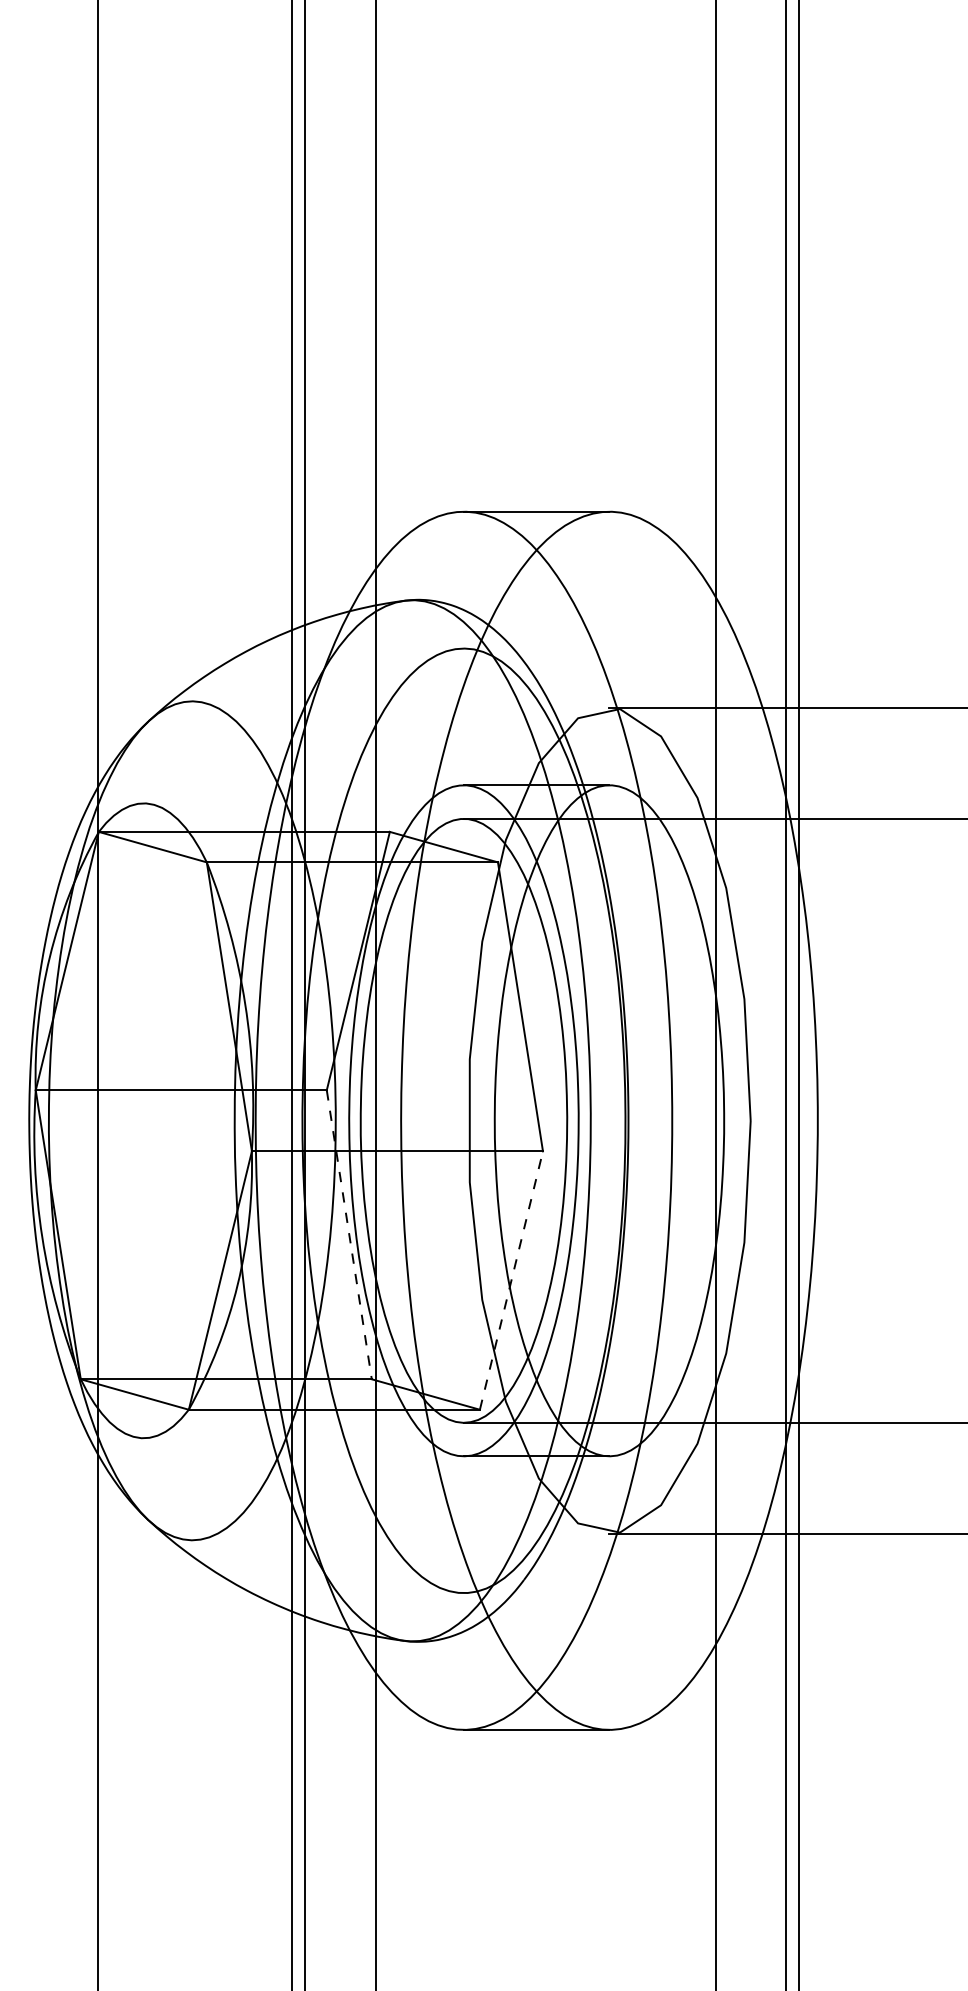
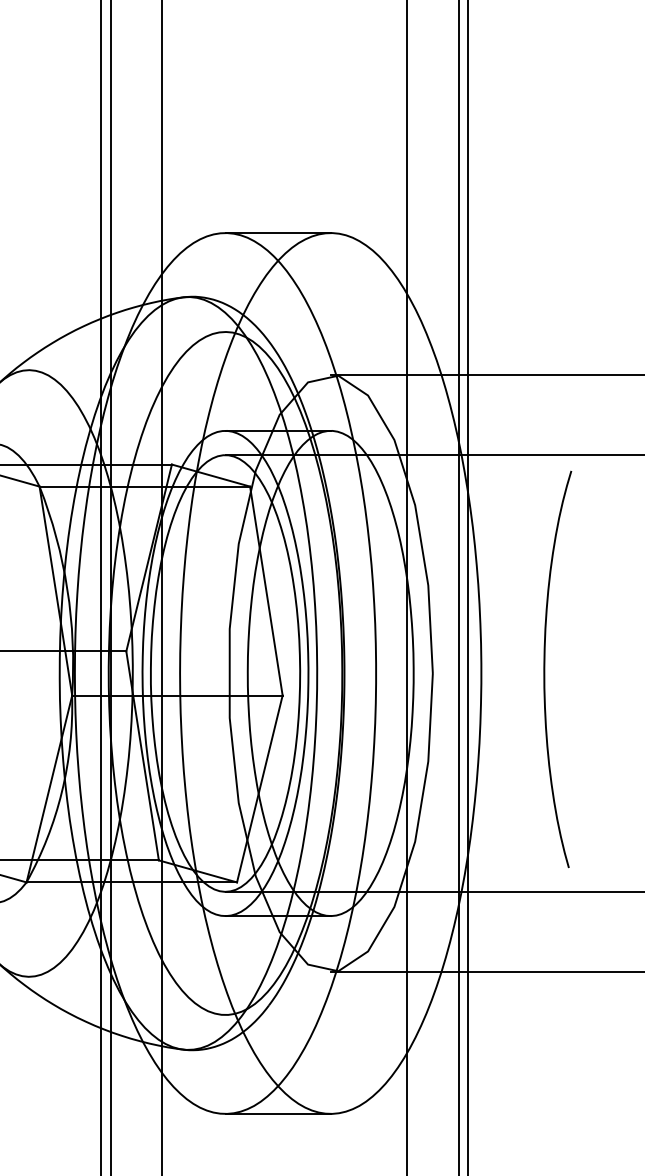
curve: (905, 1114) -> (544, 668), added
line: (349, 1235) -> (142, 756), dashed -> solid
line: (511, 1280) -> (259, 788), dashed -> solid

